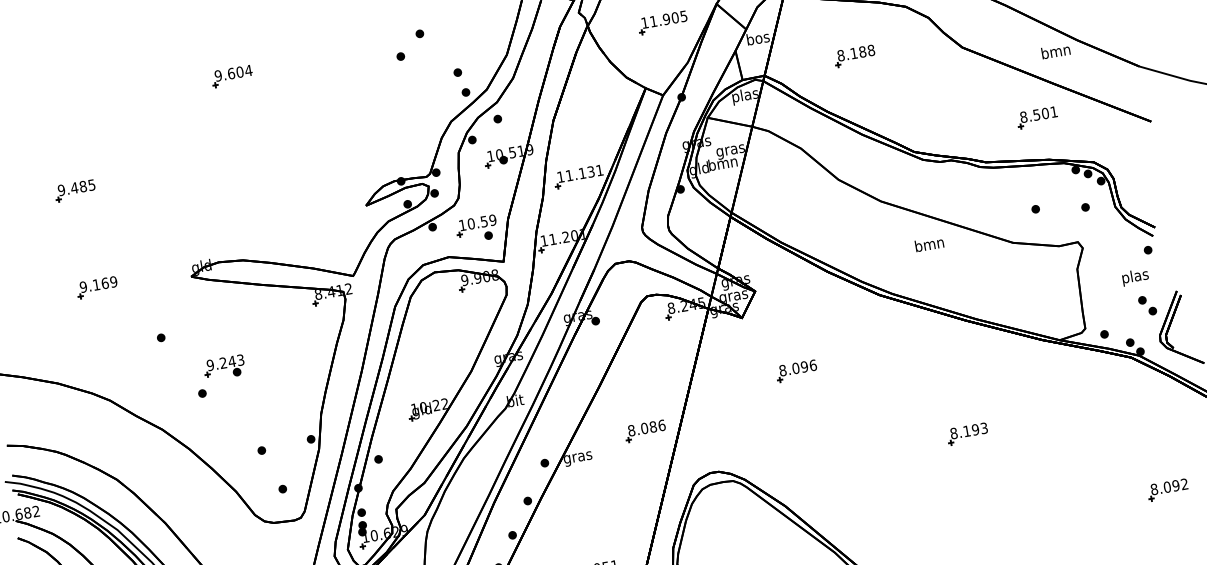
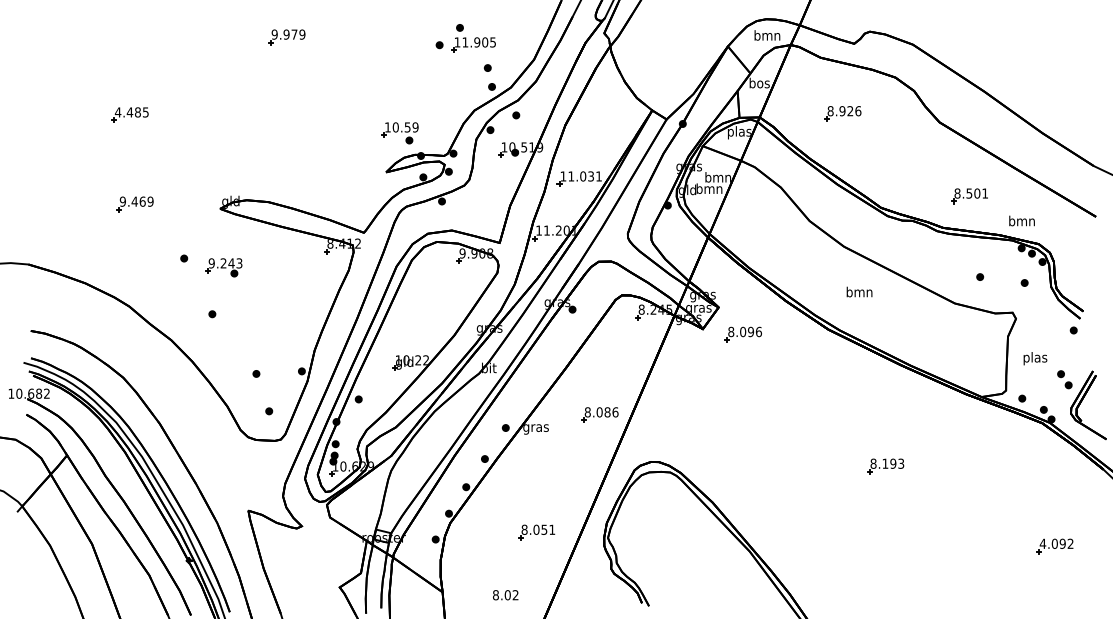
part: (662, 22) -> (473, 44), moved
text: (1055, 50) -> (1021, 220), moved
text: (862, 52) -> (850, 111), 8.188 -> 8.926
text: (239, 72) -> (294, 34), 9.604 -> 9.979
part: (1037, 118) -> (969, 196), moved
text: (730, 150) -> (718, 178), gras -> bmn
text: (582, 173) -> (583, 176), 11.131 -> 11.031
text: (60, 190) -> (117, 112), 9.485 -> 4.485
part: (476, 229) -> (399, 133), moved
text: (929, 243) -> (859, 291), moved
text: (1135, 277) -> (1035, 358), moved
text: (96, 284) -> (134, 201), 9.169 -> 9.469
part: (224, 367) -> (223, 267), moved
part: (795, 371) -> (742, 334), moved
text: (1153, 489) -> (1042, 543), 8.092 -> 4.092

